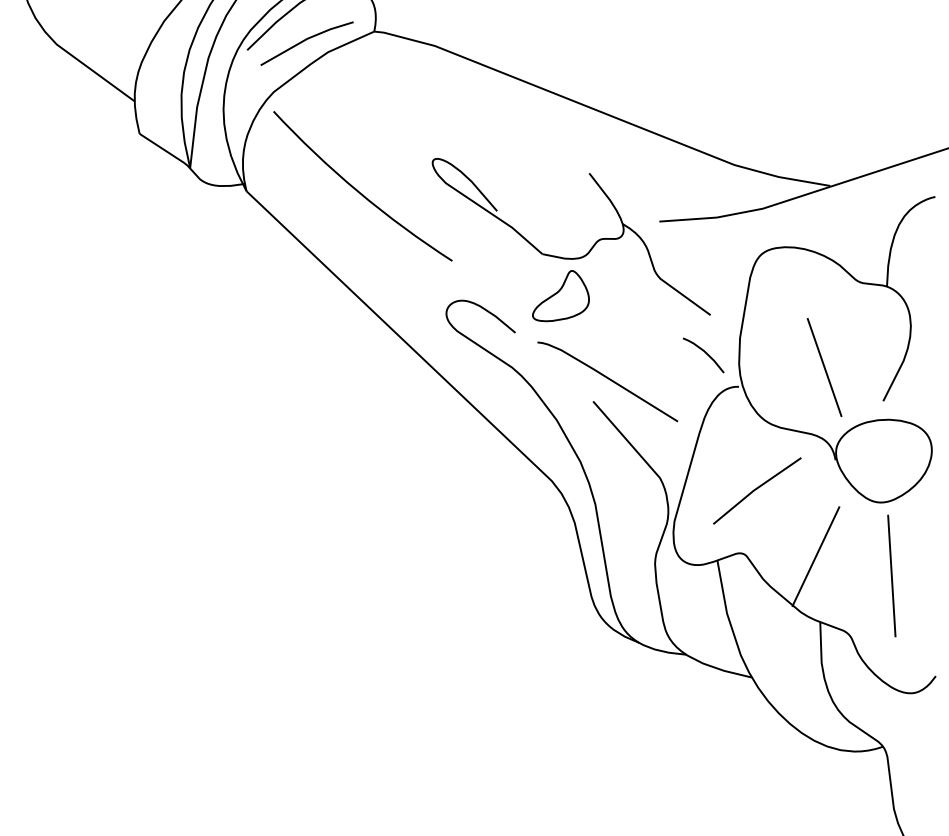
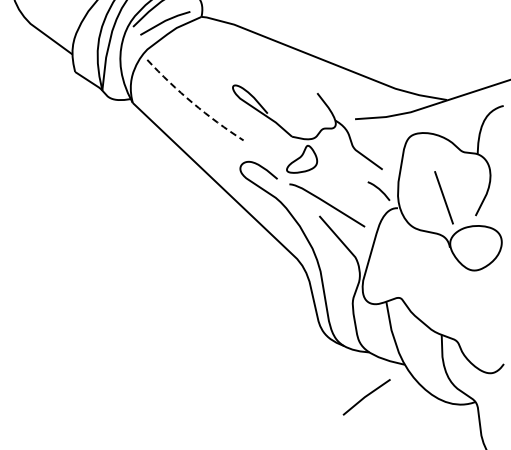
arc: (357, 192) -> (192, 103), solid -> dashed
line: (756, 491) -> (366, 397), moved
line: (814, 556) -> (438, 299), removed
line: (892, 574) -> (480, 309), removed

